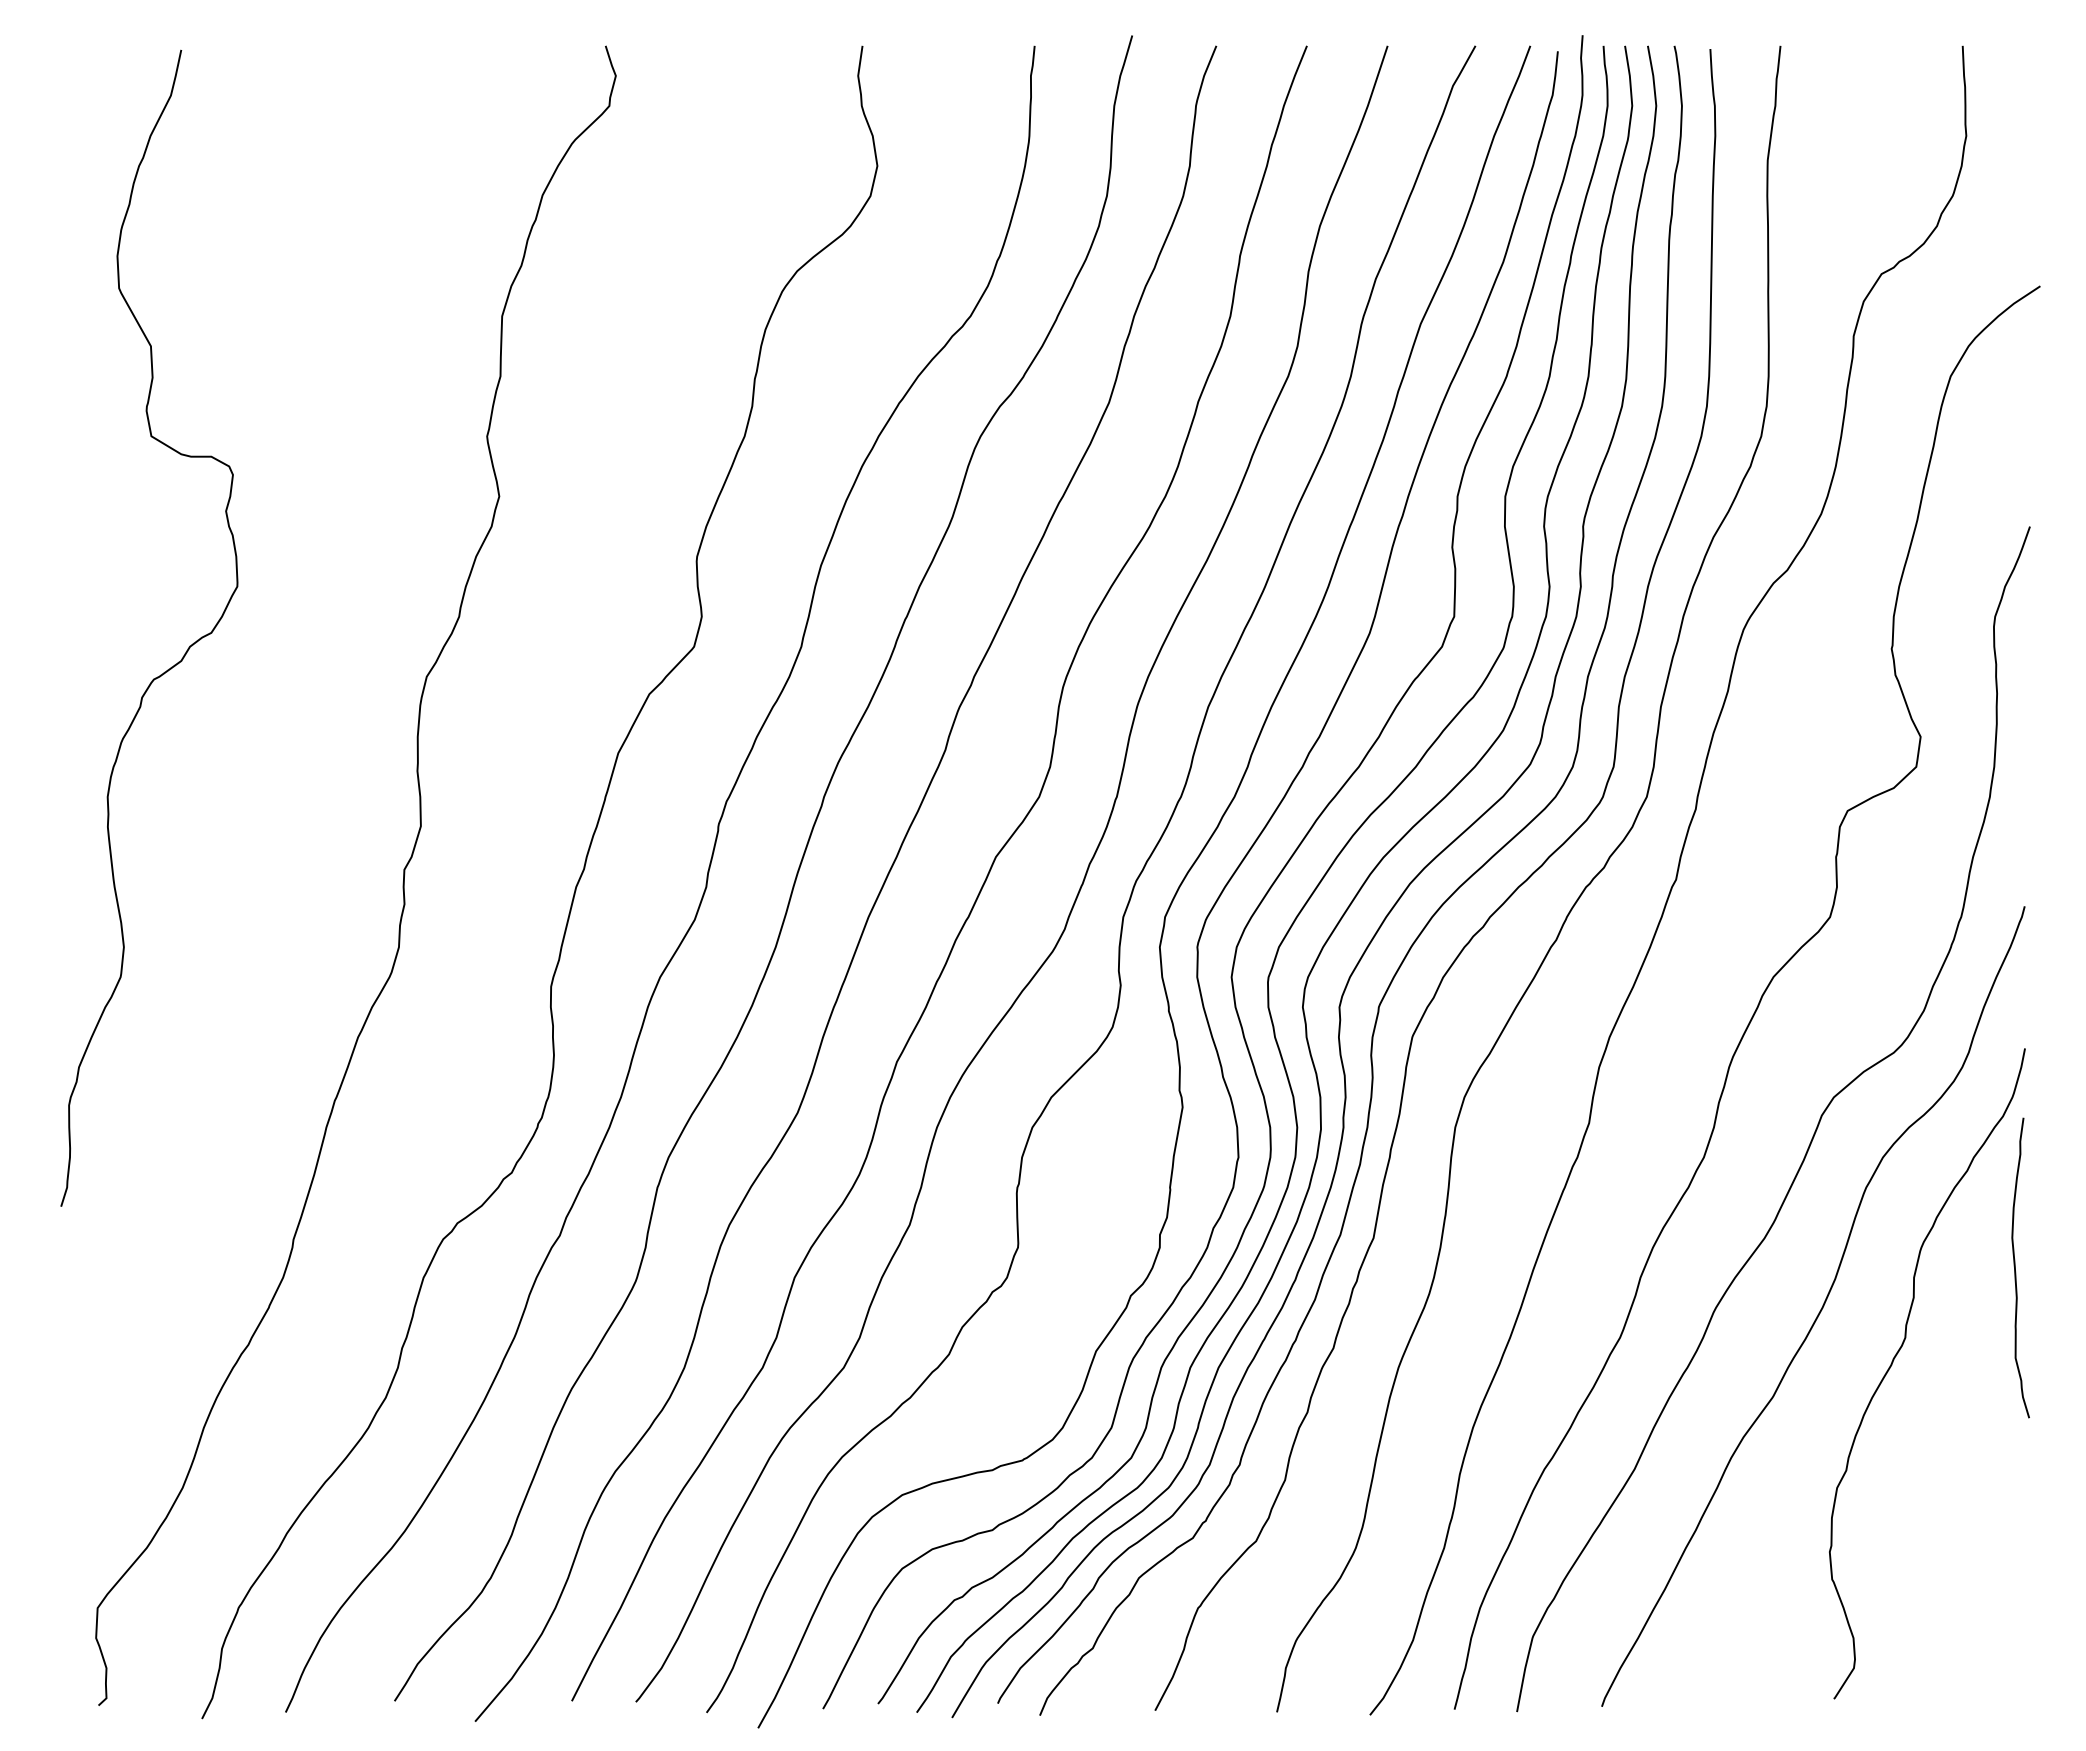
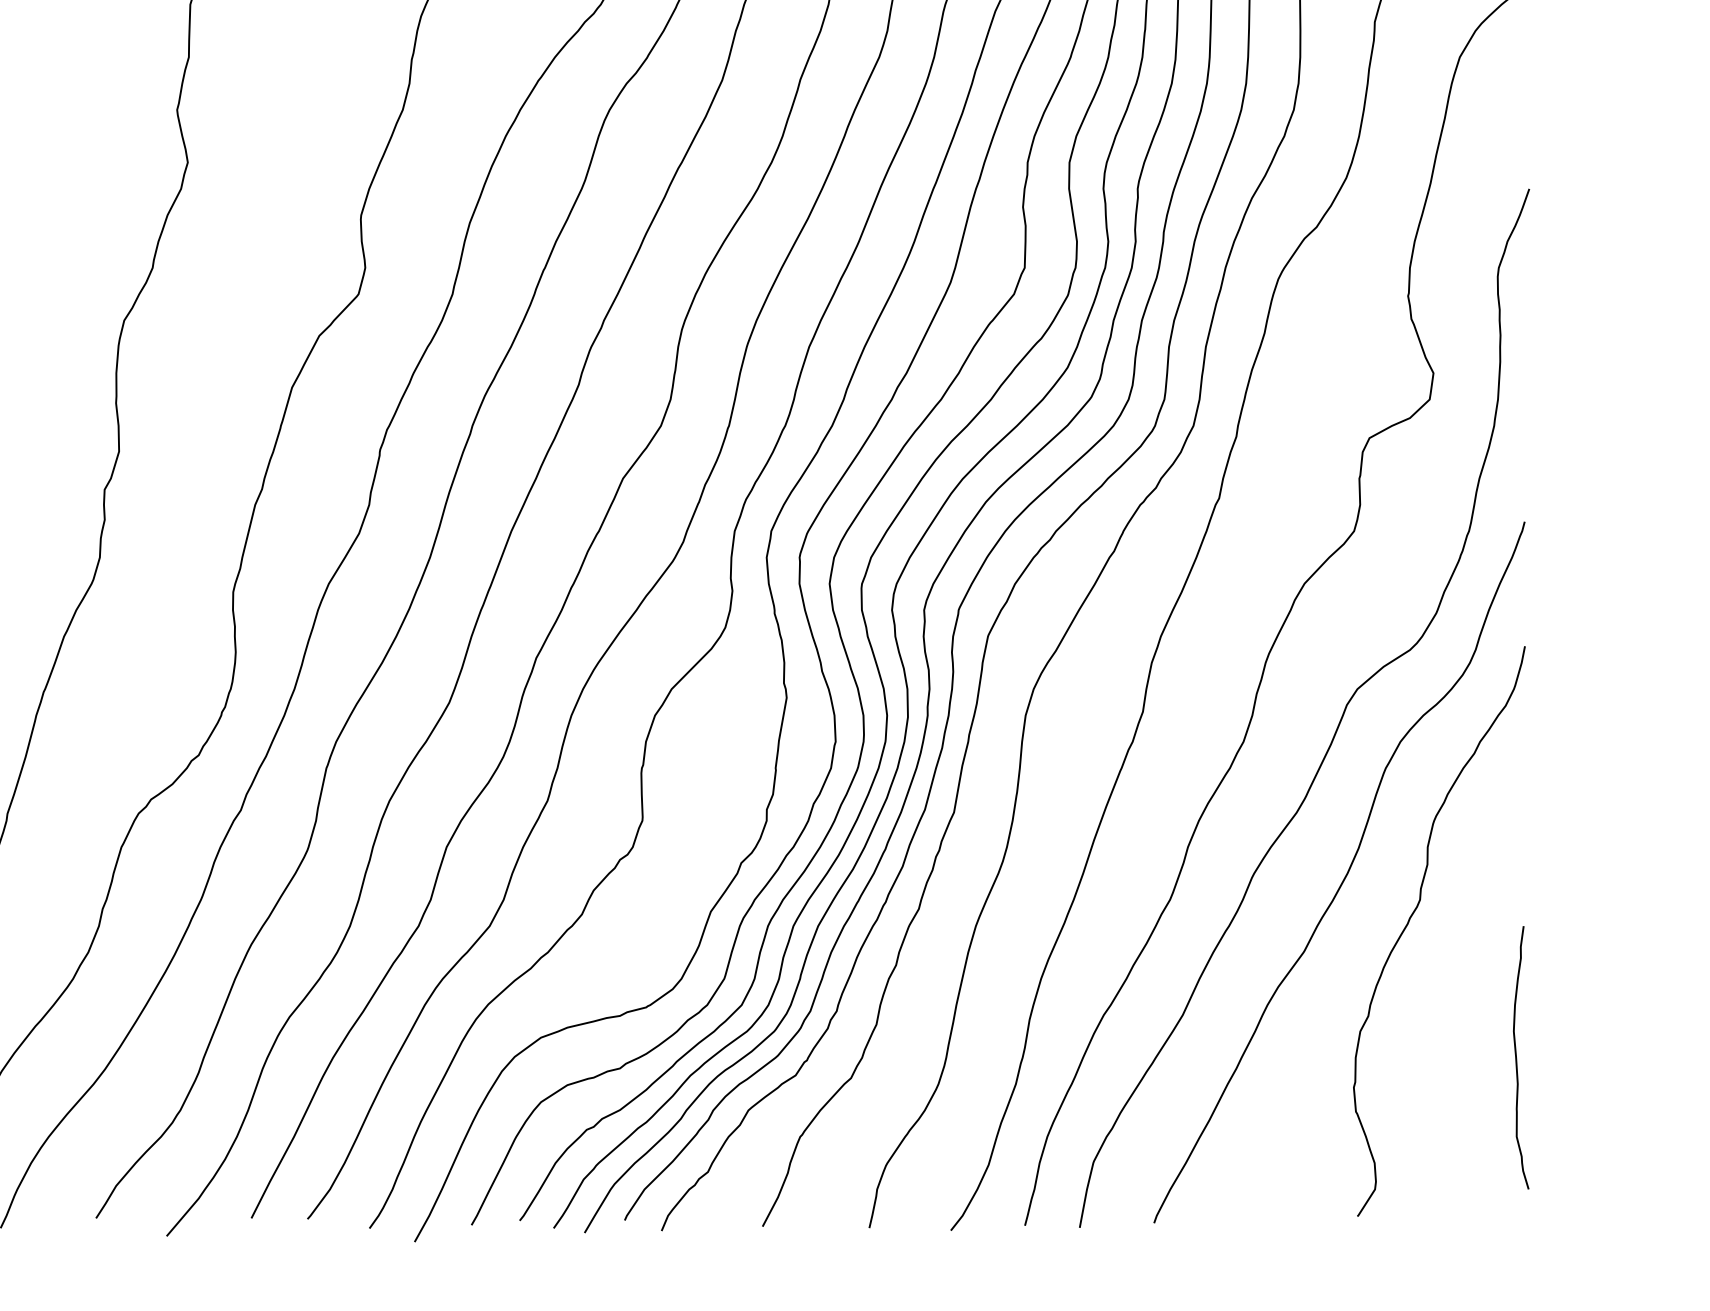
curve: (2015, 1267) -> (1516, 1057), moved

